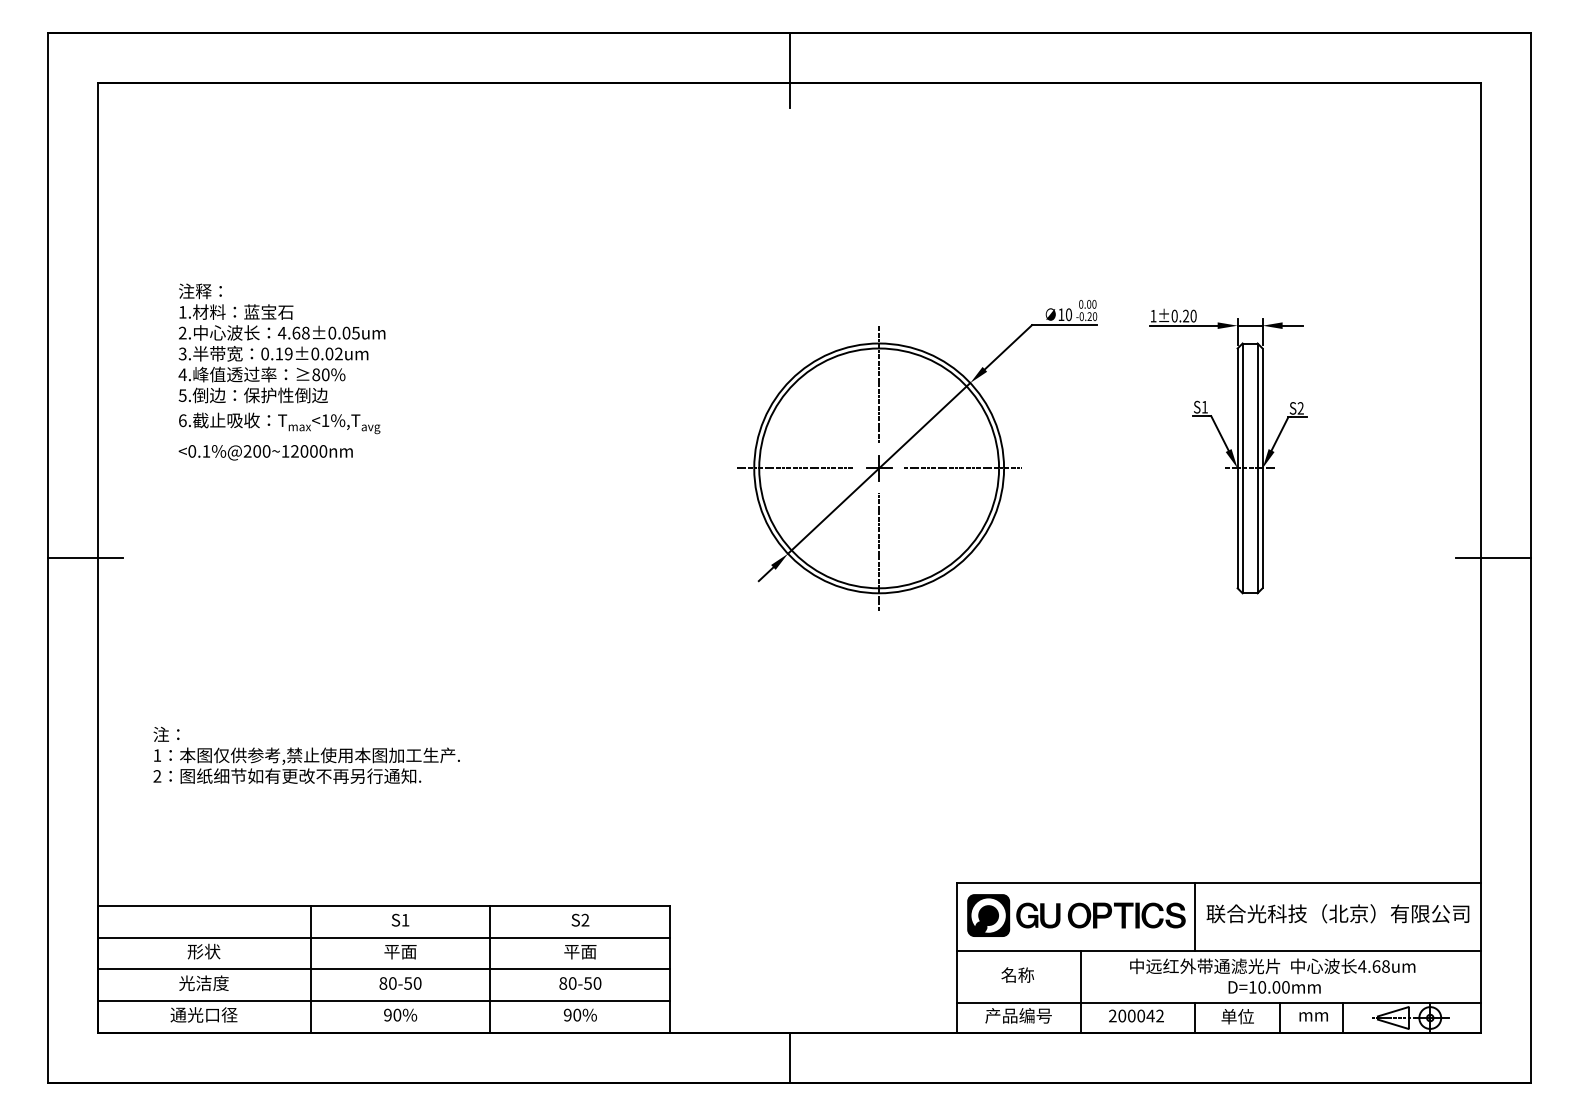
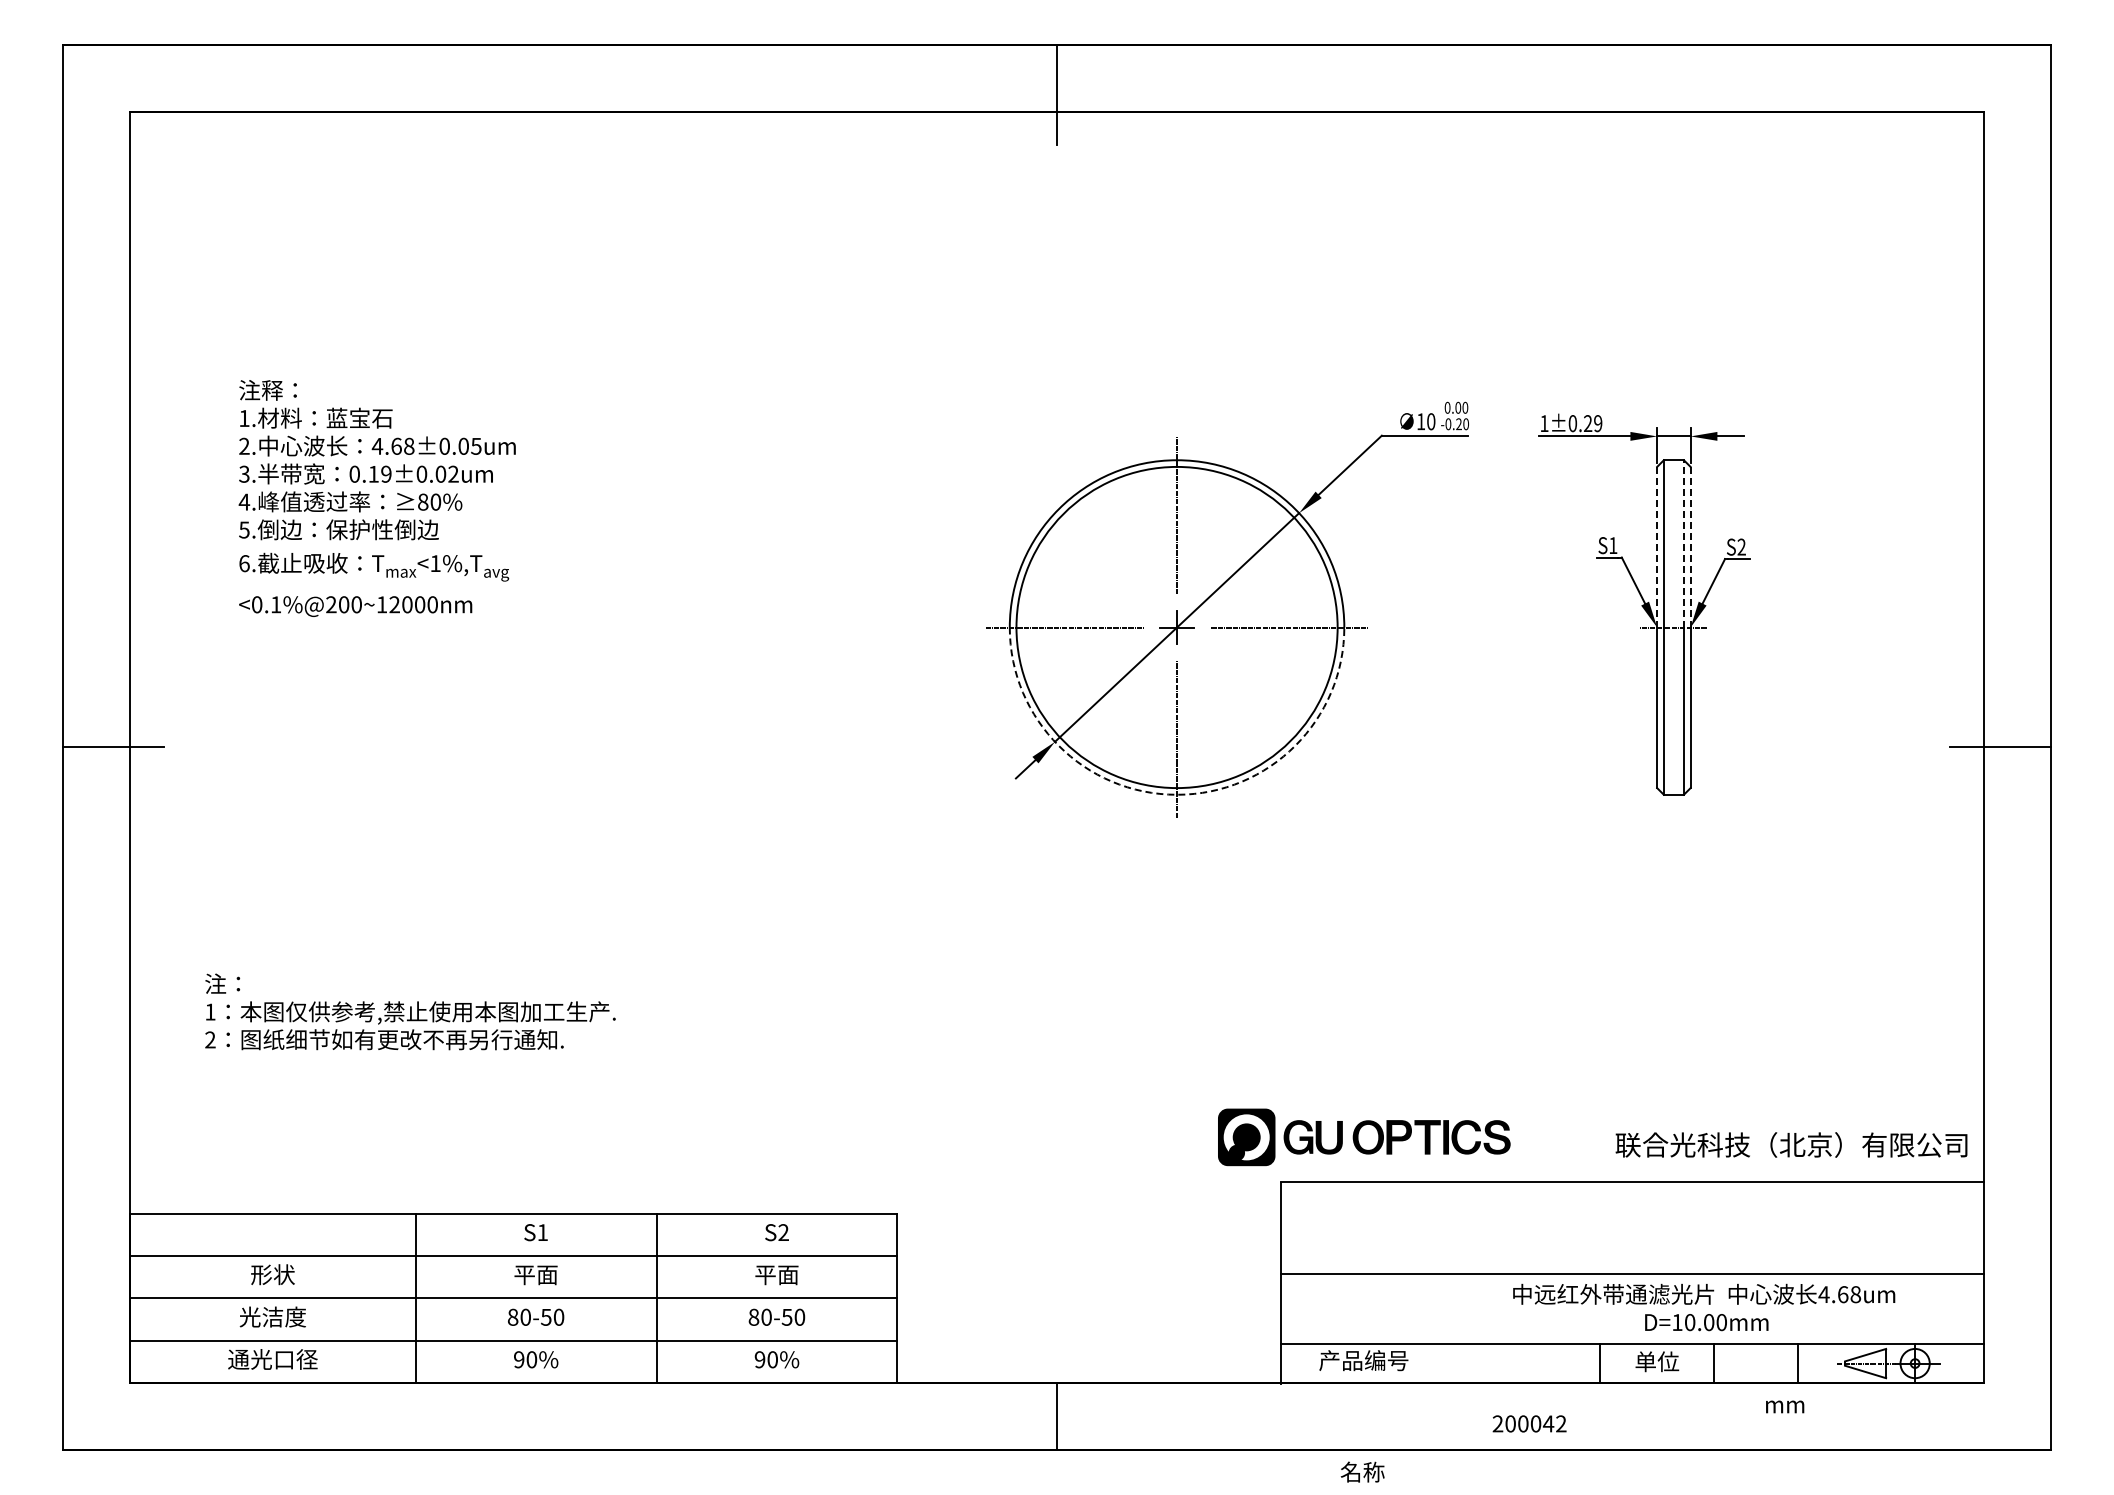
text: (1193, 316) -> (1598, 423), 1±0.20 -> 1±0.29
line: (1257, 405) -> (1683, 543), solid -> dashed
line: (1237, 407) -> (1657, 546), solid -> dashed
line: (1262, 408) -> (1690, 547), solid -> dashed
arc: (879, 593) -> (1177, 794), solid -> dashed
text: (1337, 913) -> (1791, 1144), moved
part: (1076, 915) -> (1364, 1137), moved
line: (1194, 916) -> (1599, 1227), removed
text: (1017, 974) -> (1362, 1471), moved
line: (1080, 991) -> (1446, 1328), removed
text: (1136, 1015) -> (1529, 1423), moved
text: (1314, 1016) -> (1785, 1406), moved

